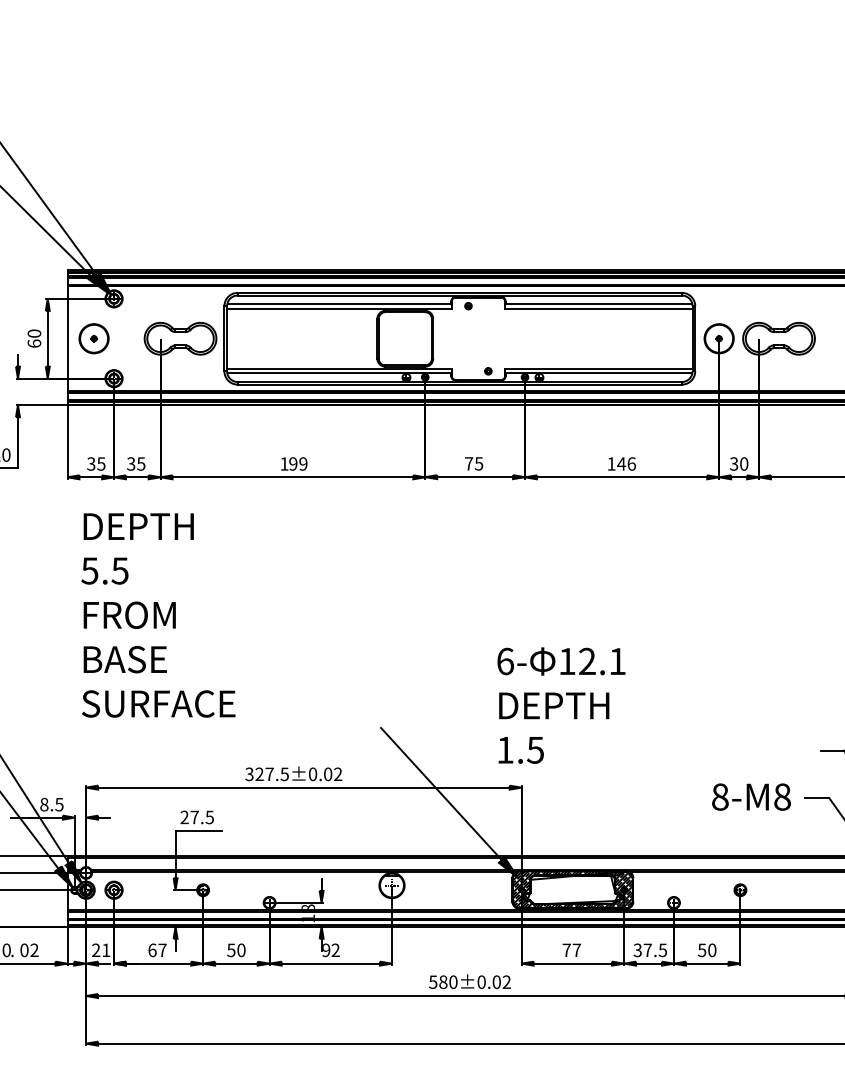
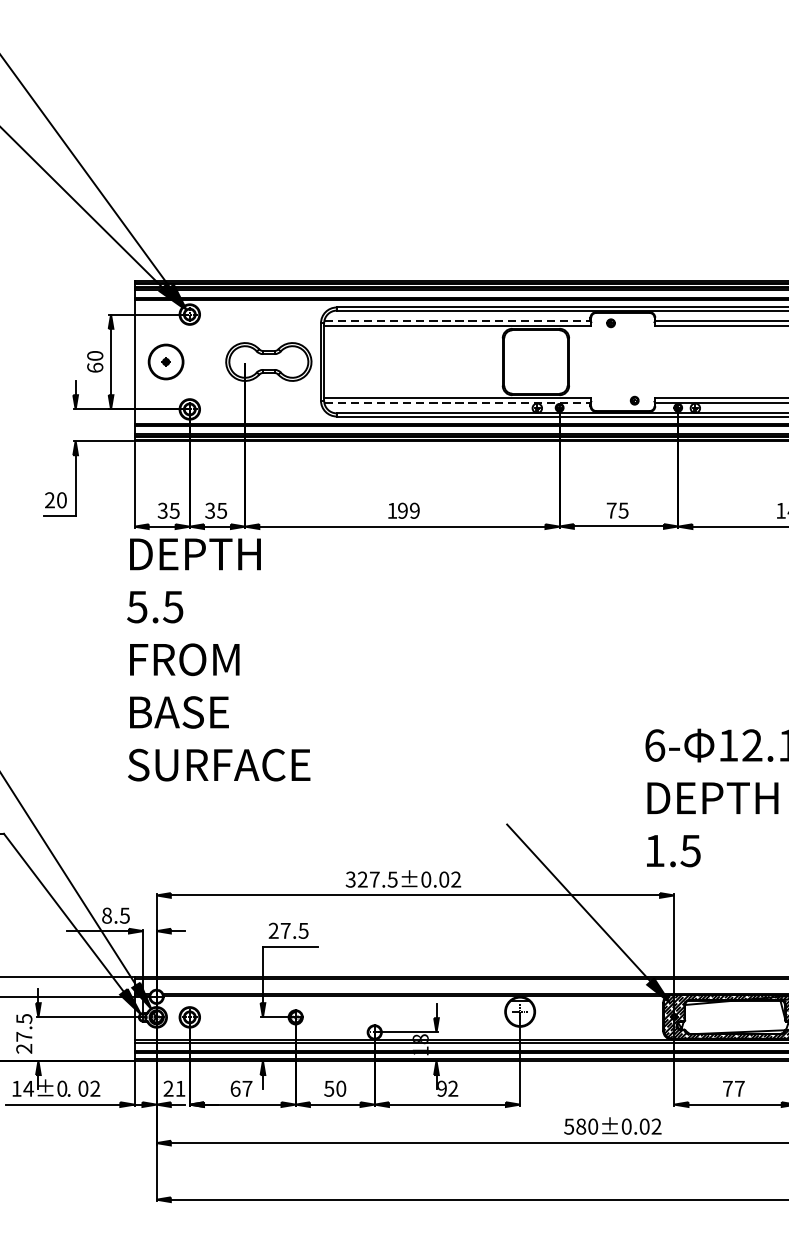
line: (340, 304) -> (458, 321), solid -> dashed
line: (340, 373) -> (458, 403), solid -> dashed
text: (158, 615) -> (218, 659), moved

